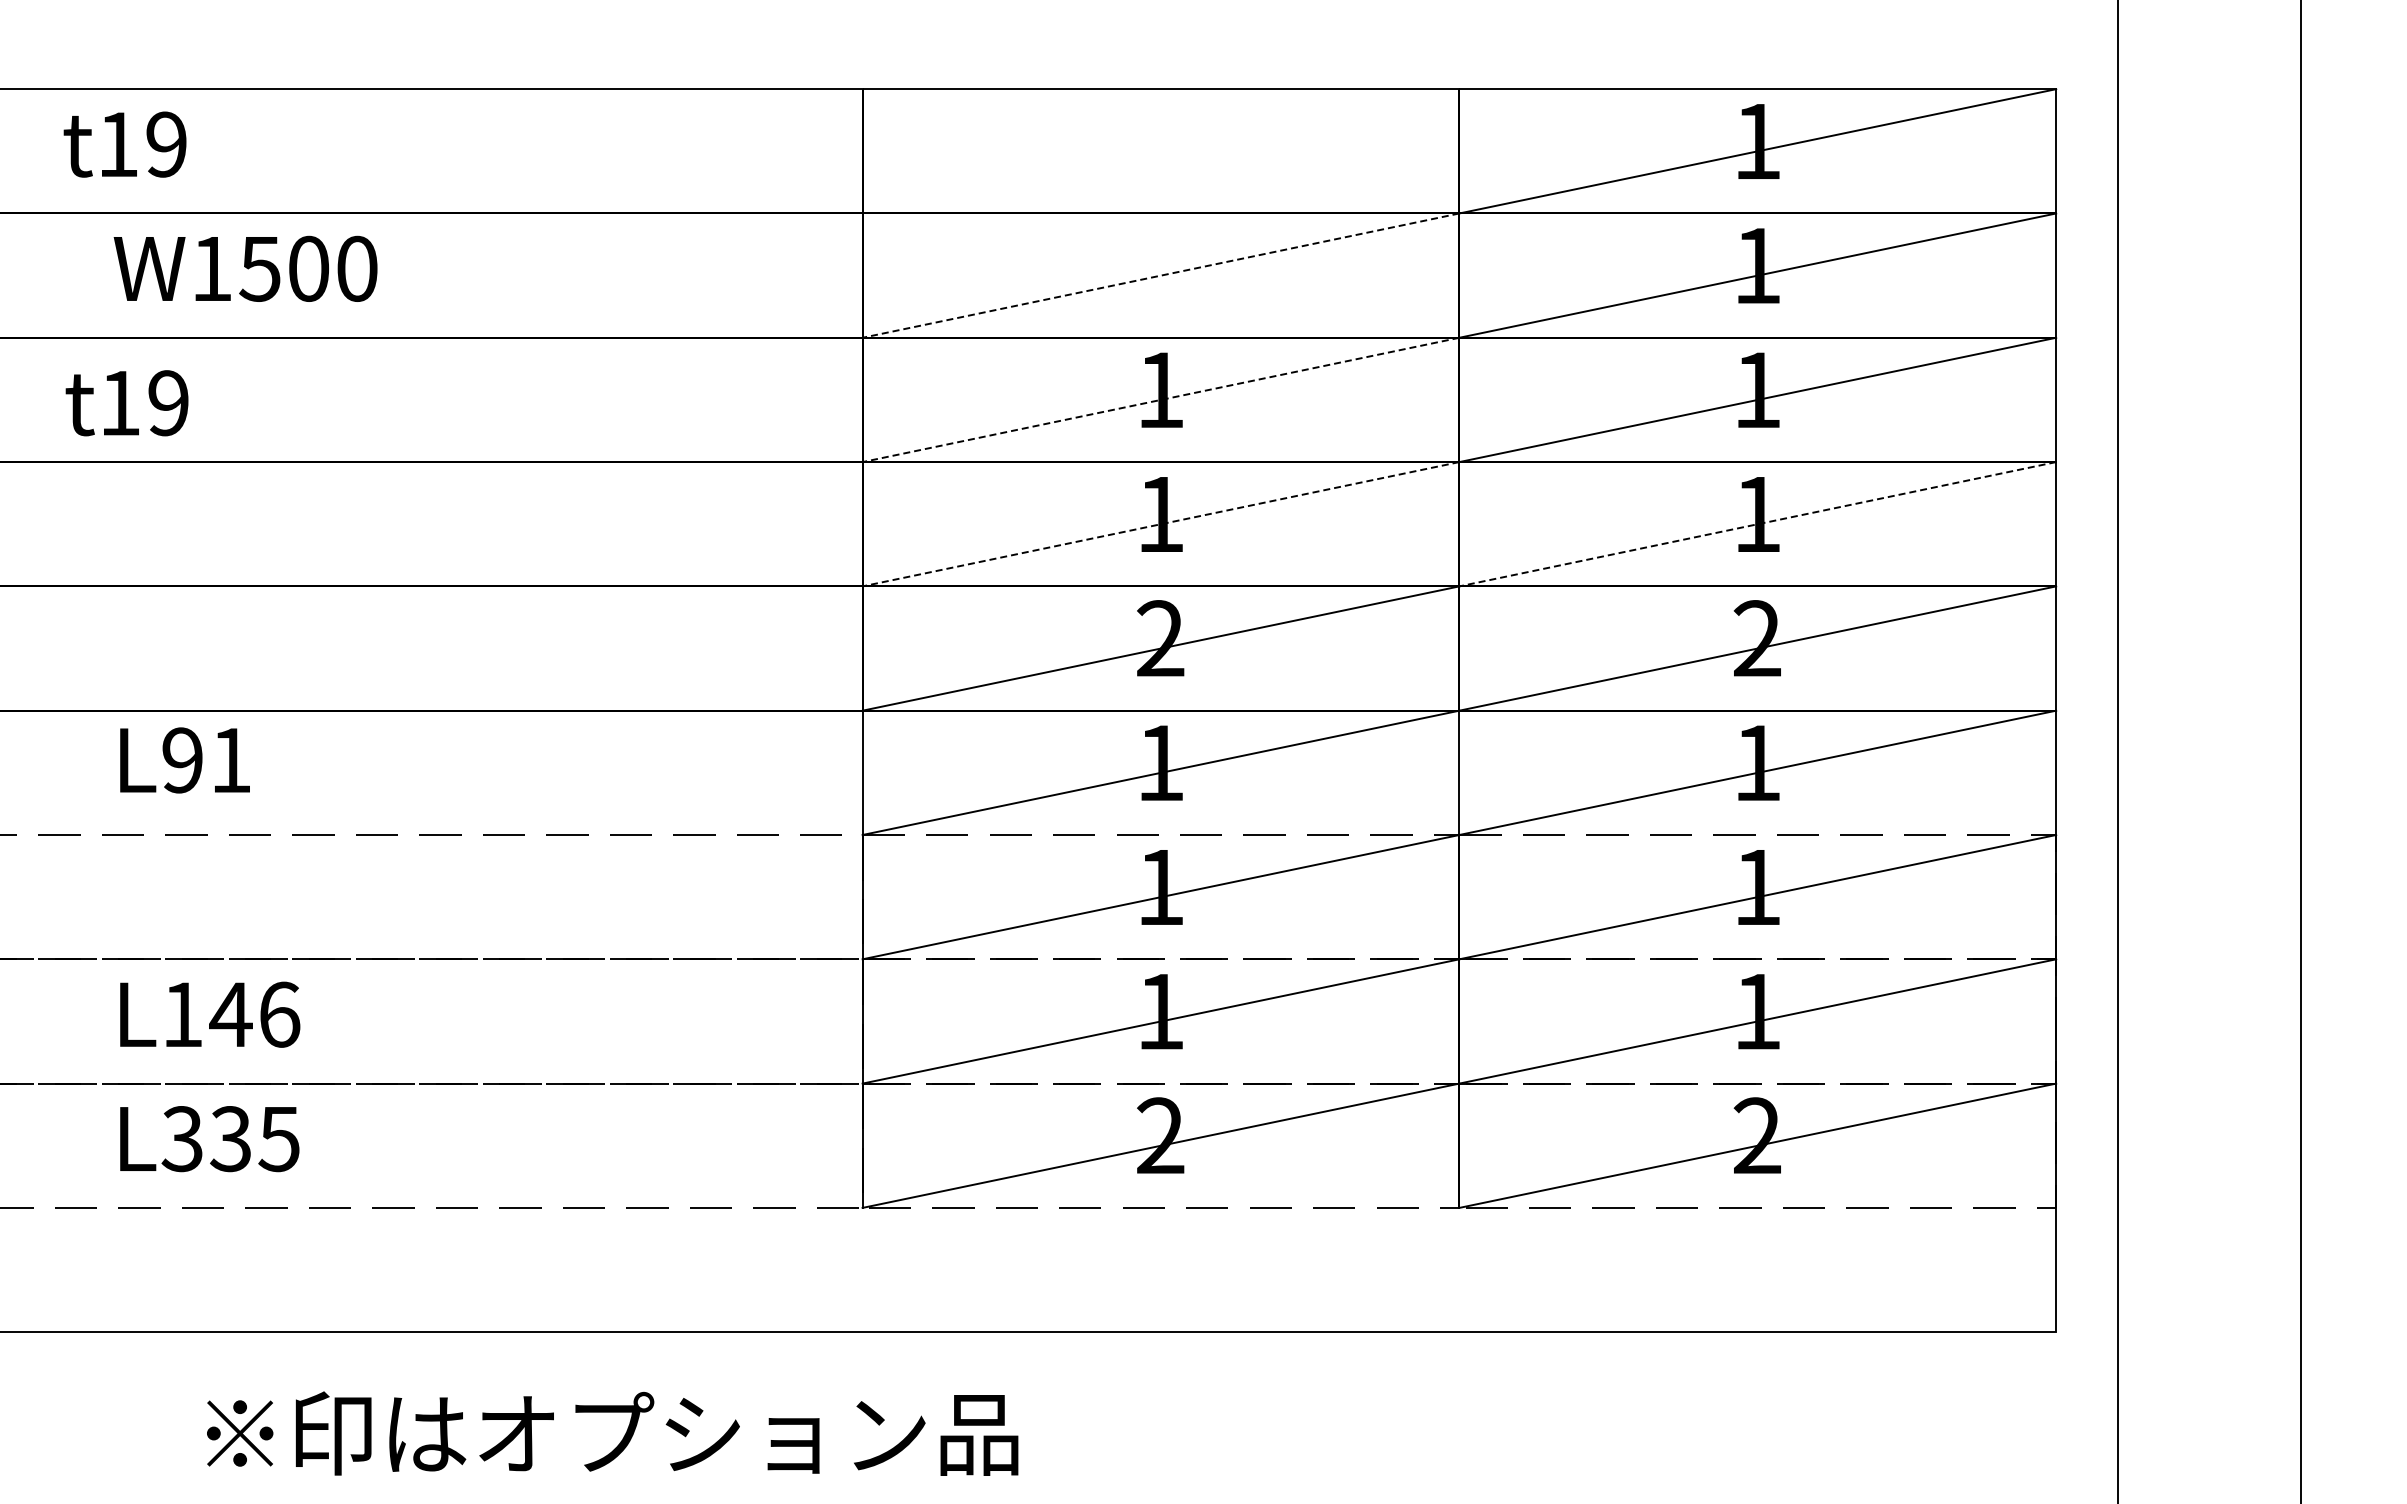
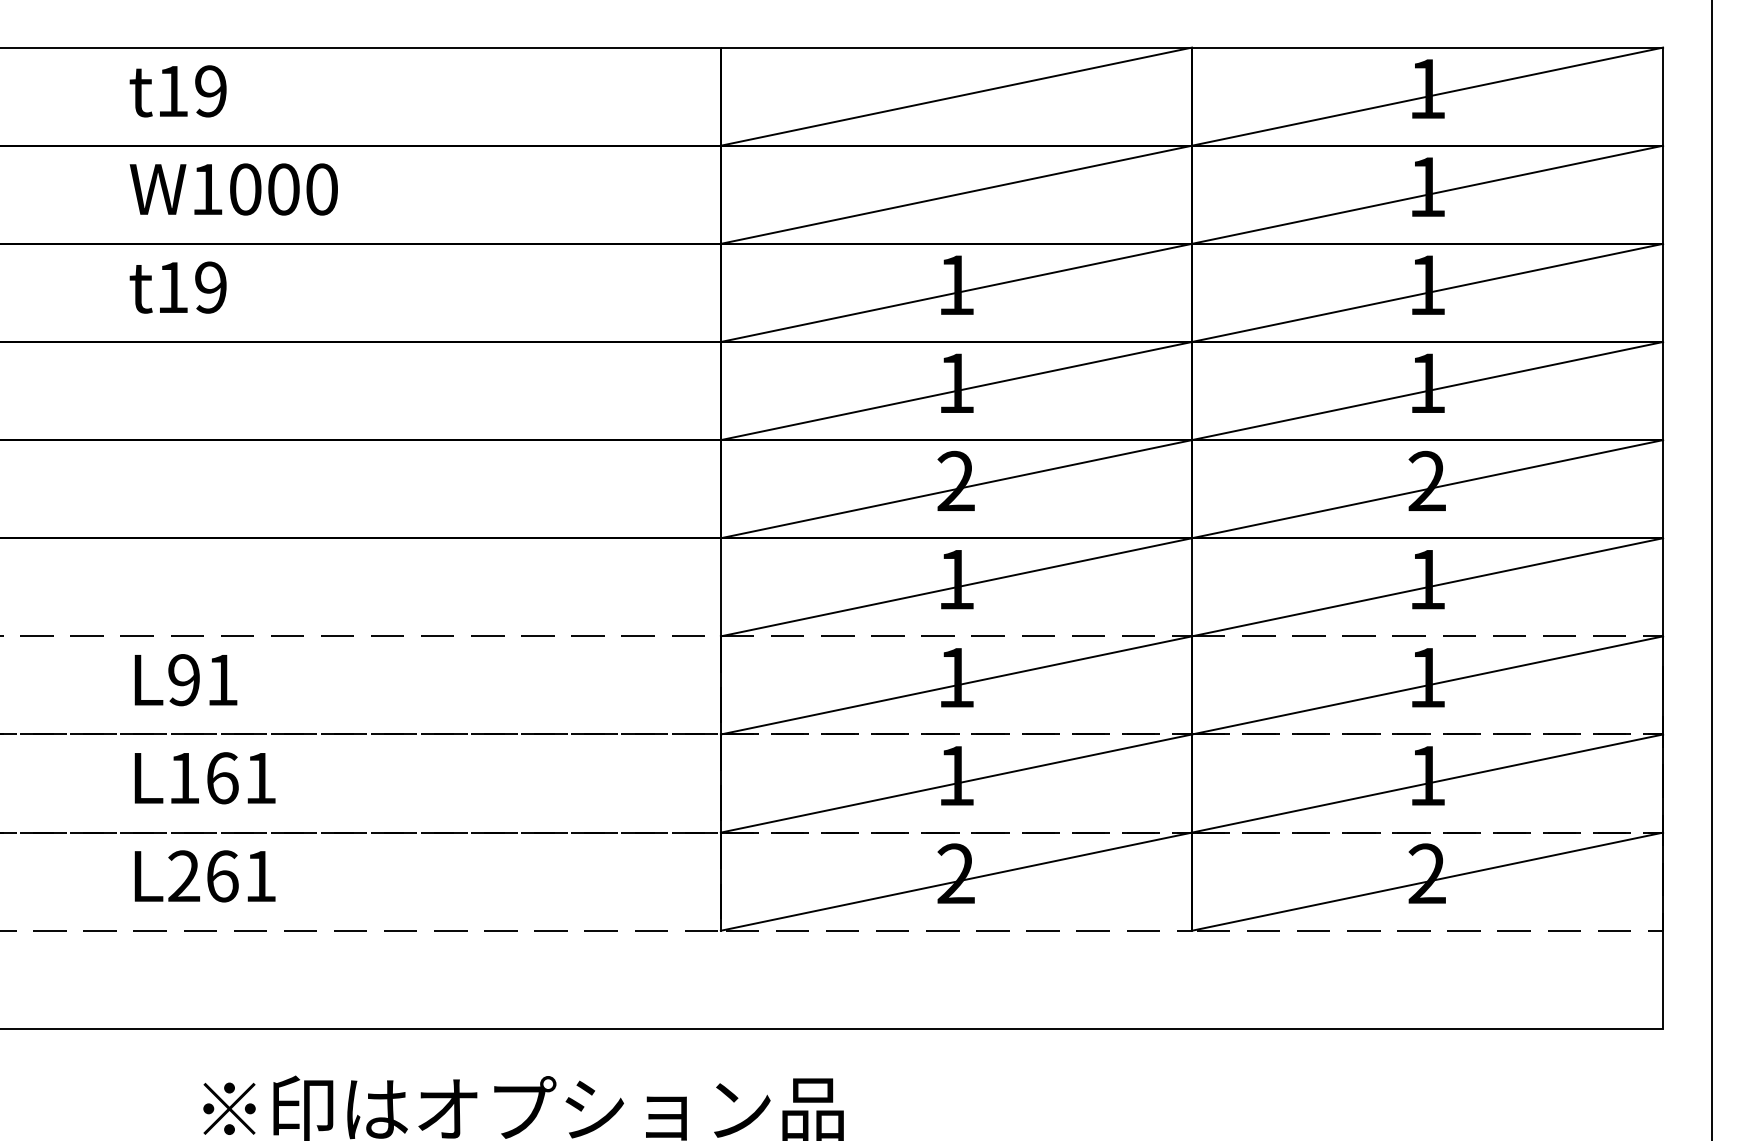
text: (124, 144) -> (177, 91), moved
line: (1160, 151) -> (956, 96), added
text: (259, 268) -> (244, 189), W1500 -> W1000
line: (1161, 275) -> (956, 194), dashed -> solid
line: (1161, 399) -> (956, 292), dashed -> solid
text: (126, 403) -> (177, 287), moved
line: (1161, 524) -> (956, 391), dashed -> solid
line: (1757, 524) -> (1427, 391), dashed -> solid
text: (184, 760) -> (185, 680), moved
text: (254, 1014) -> (240, 778), L146 -> L161
text: (230, 1139) -> (221, 876), L335 -> L261

